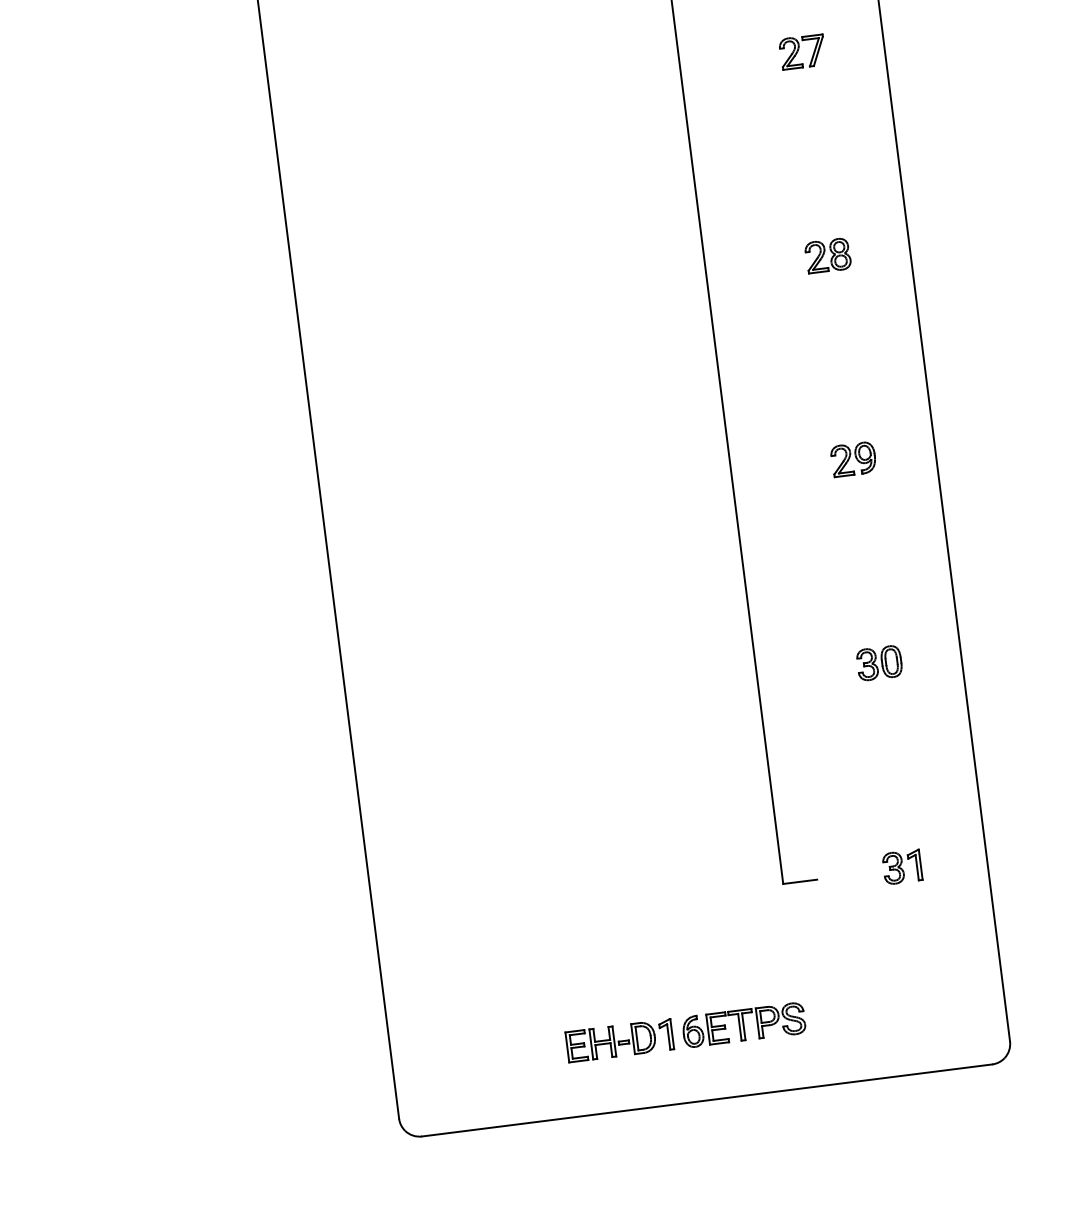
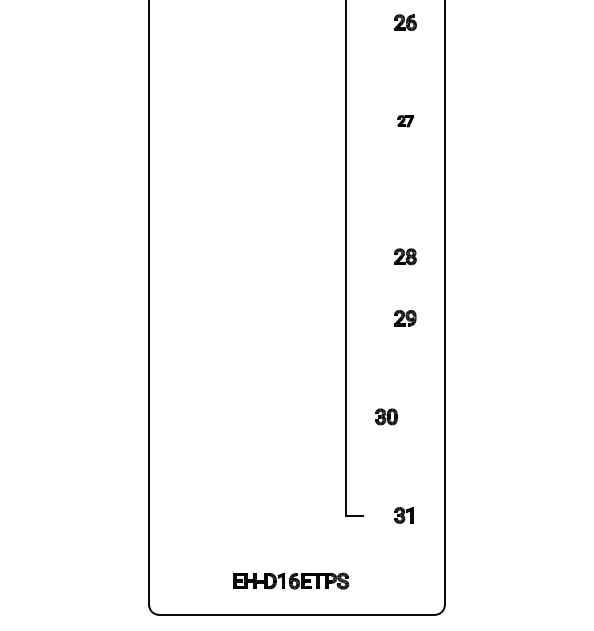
part: (802, 50) -> (405, 120), size x0.7
part: (828, 255) -> (405, 256), moved
part: (879, 662) -> (386, 416), moved

